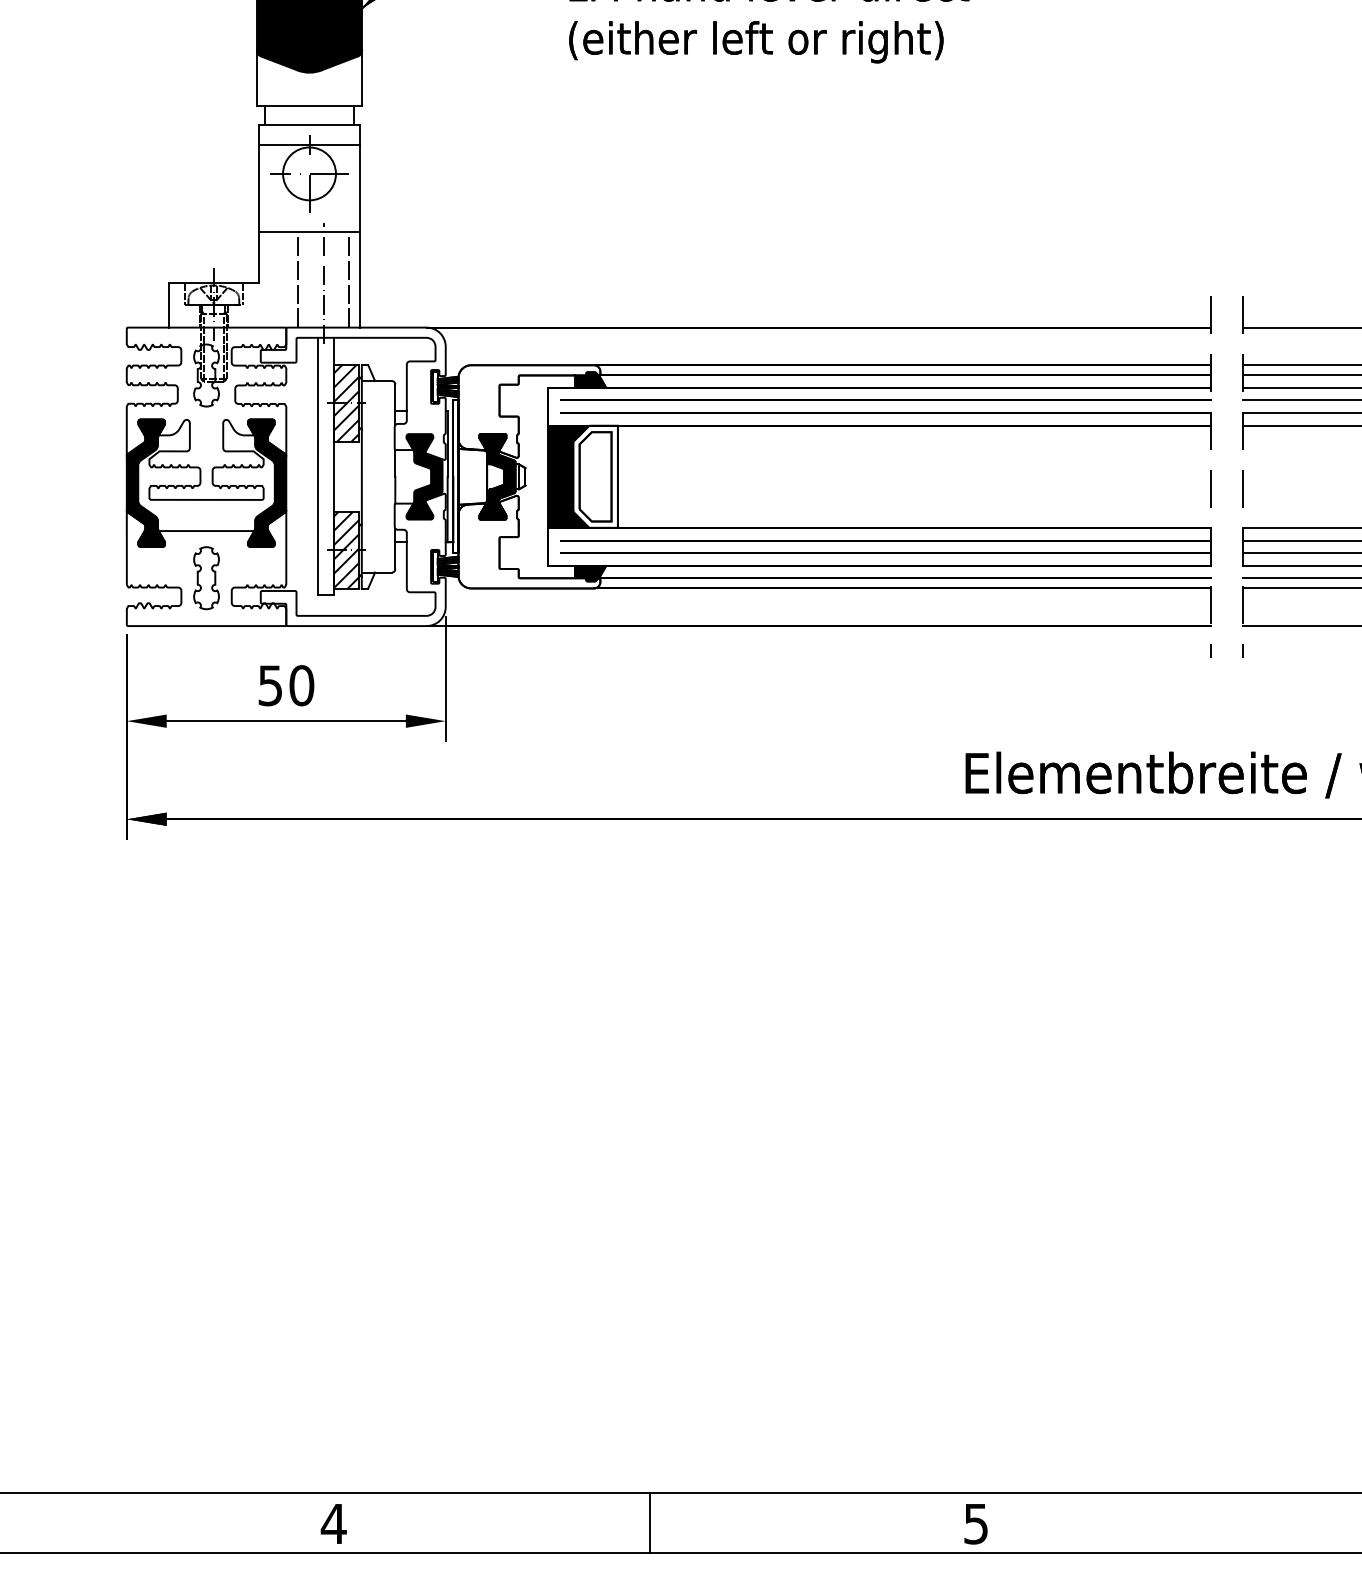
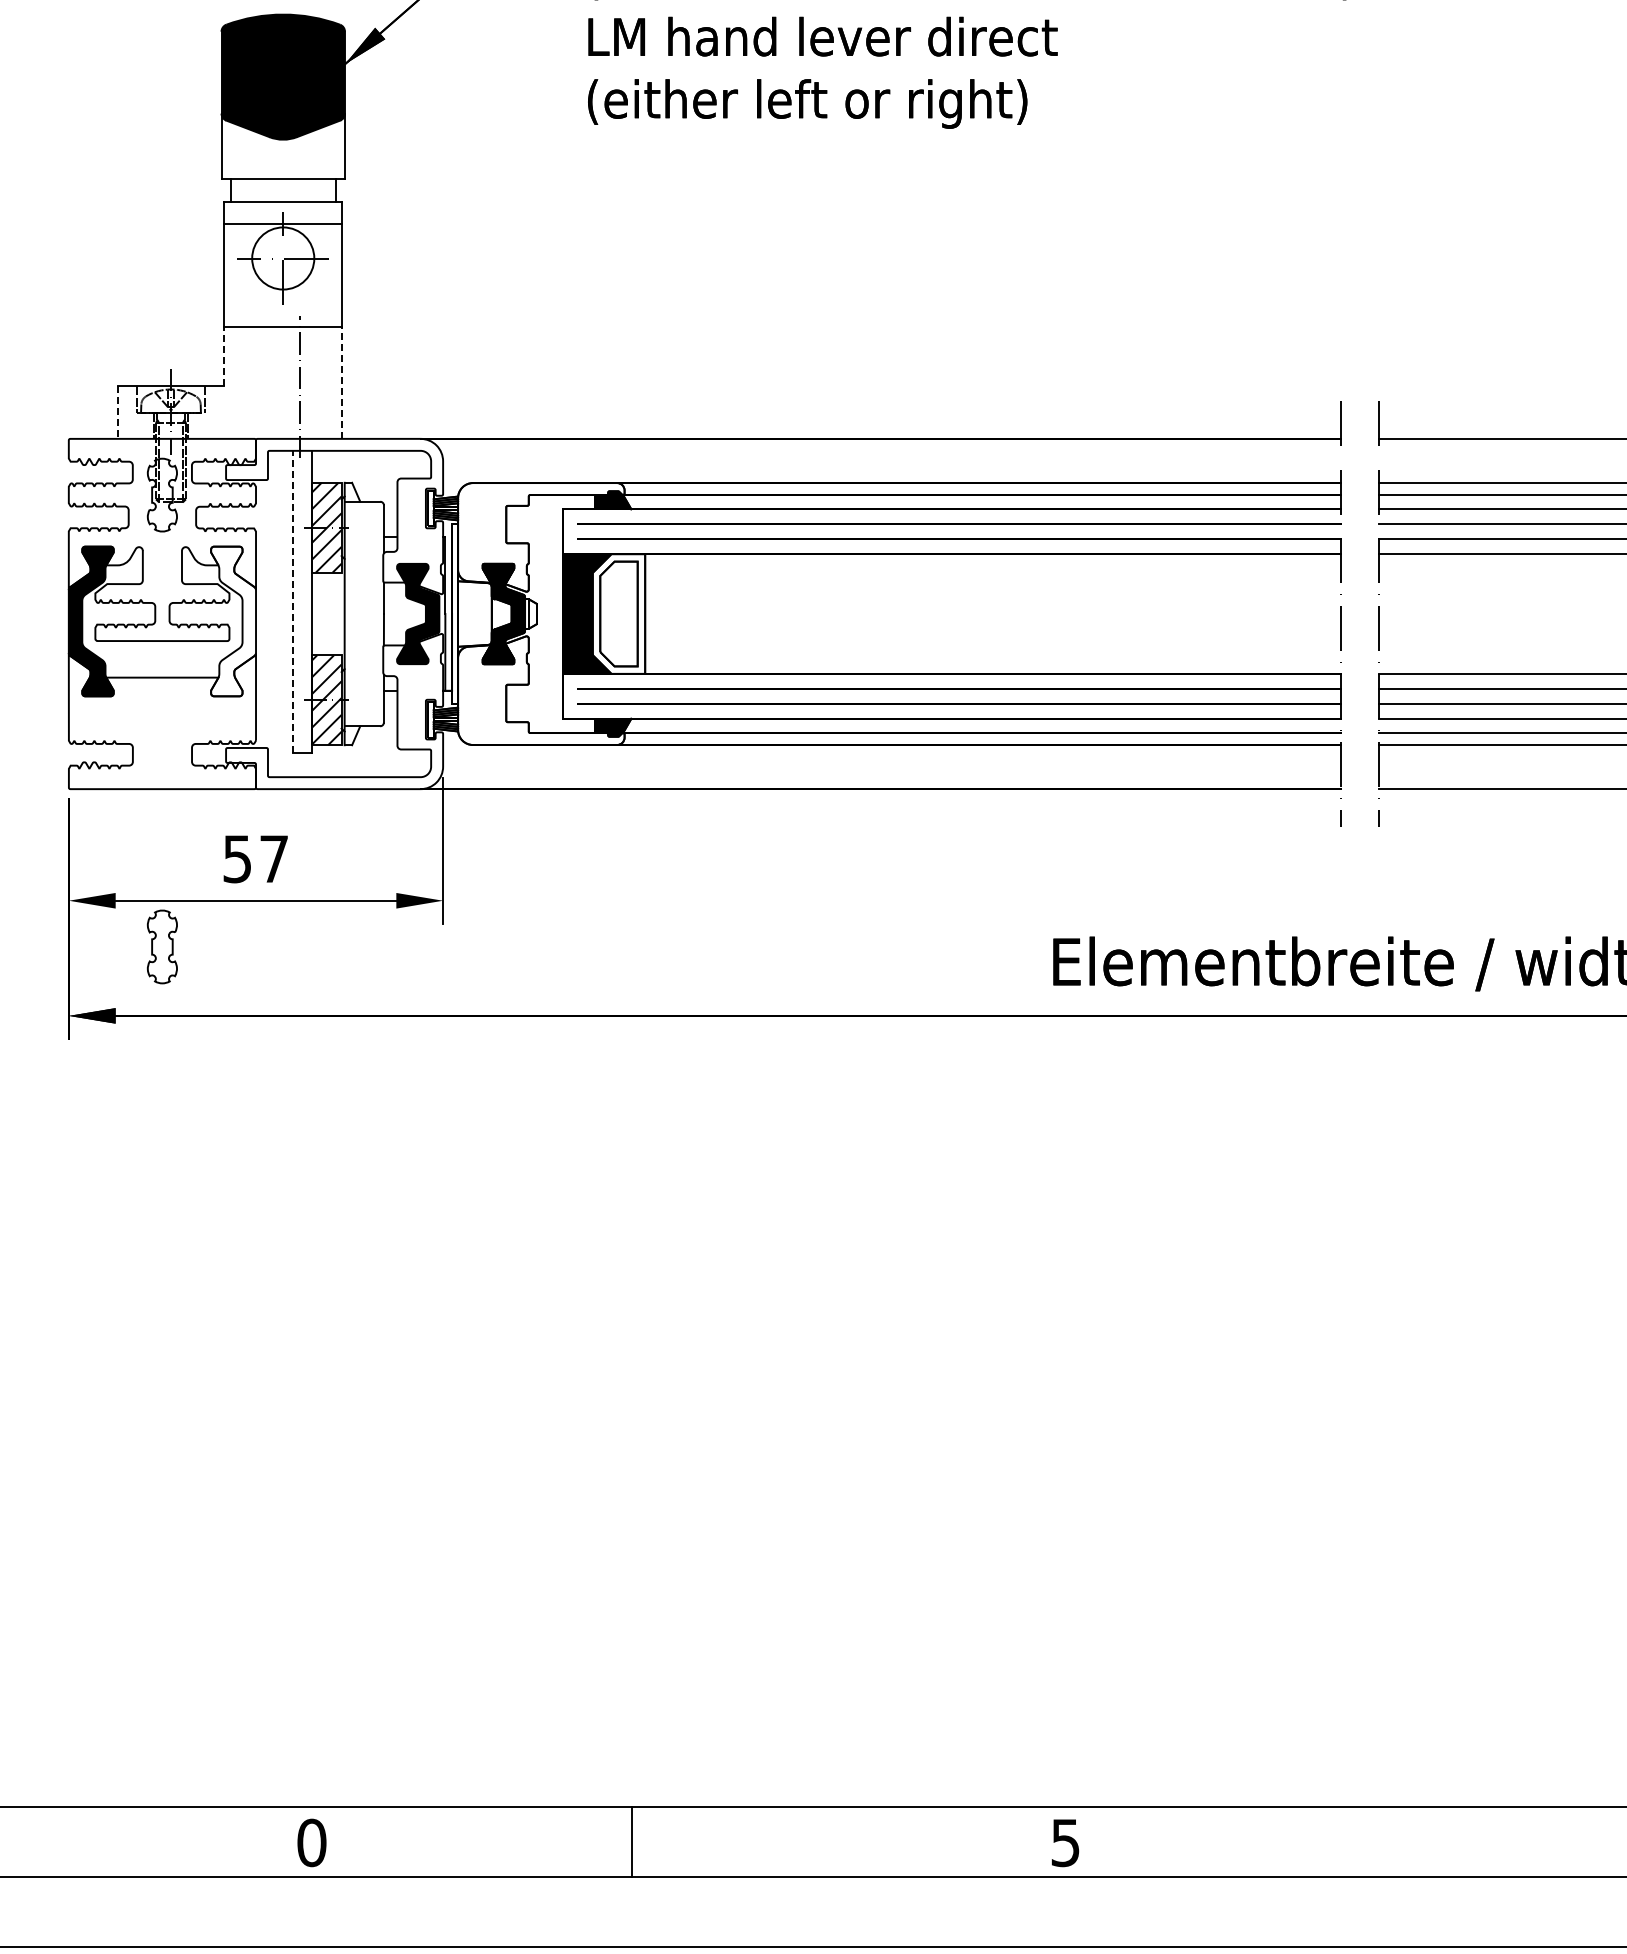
line: (259, 257) -> (224, 356), solid -> dashed
line: (297, 279) -> (269, 382), removed
line: (348, 279) -> (329, 382), removed
line: (359, 279) -> (342, 382), solid -> dashed
line: (168, 305) -> (117, 413), solid -> dashed
line: (317, 466) -> (292, 601), solid -> dashed
fill: (267, 483) -> (233, 621), removed
part: (205, 577) -> (161, 946), moved
text: (301, 686) -> (273, 859), 50 -> 57
line: (650, 1522) -> (632, 1841), moved
text: (333, 1523) -> (311, 1842), 4 -> 0

